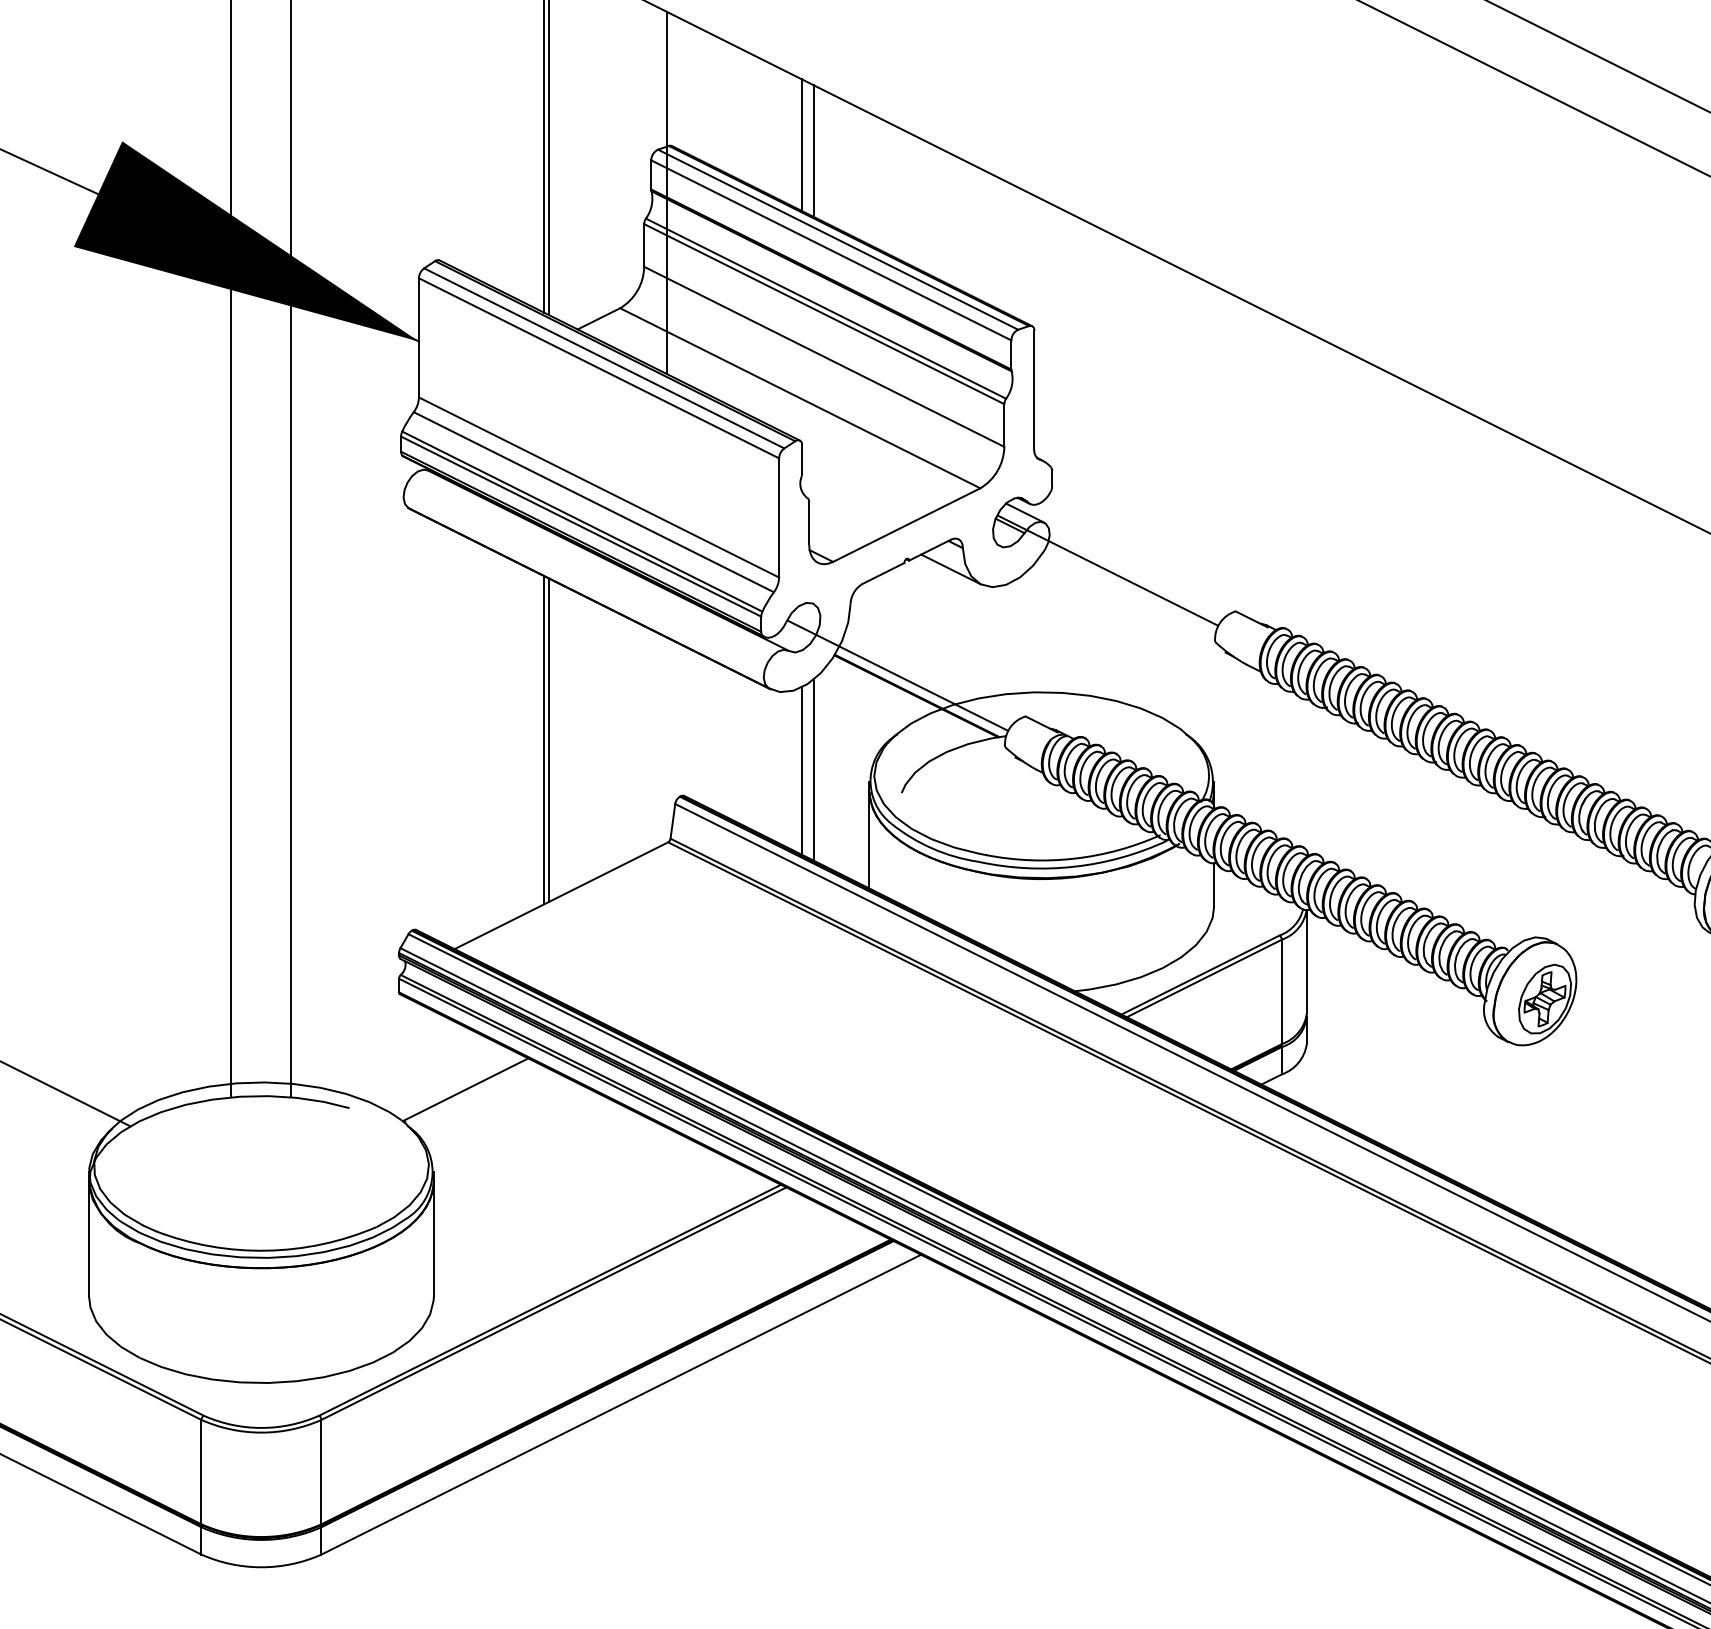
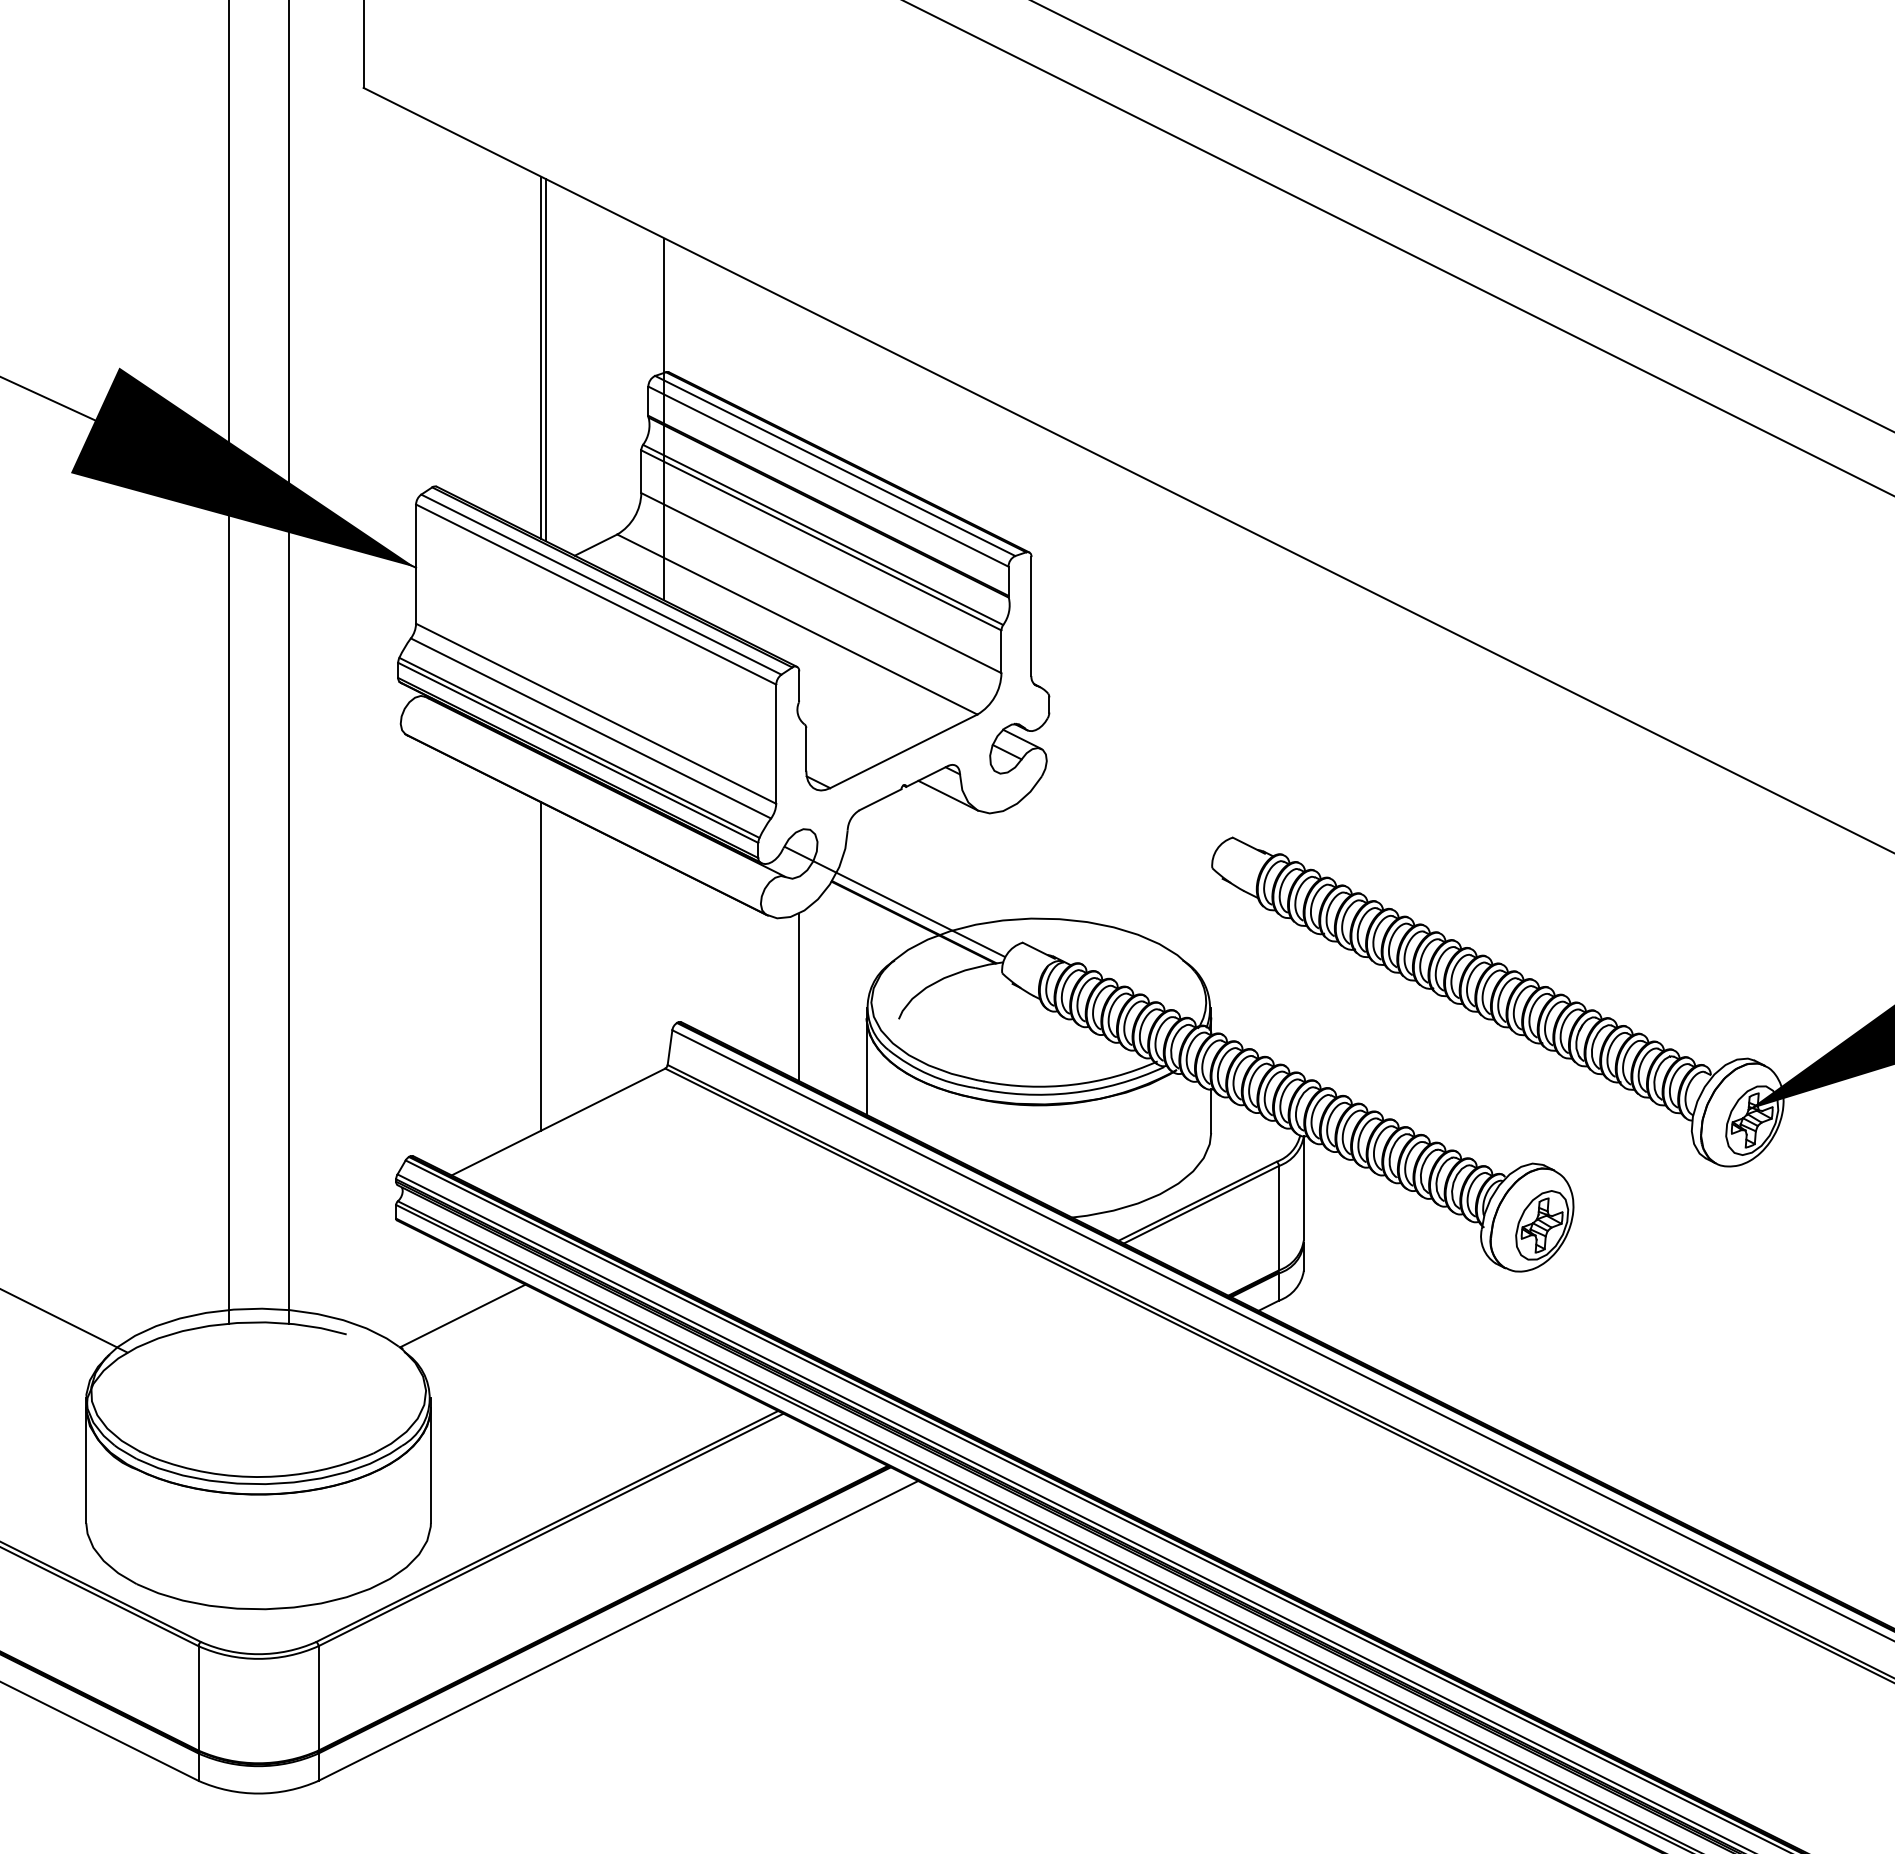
line: (801, 145) -> (798, 371), removed
line: (814, 151) -> (811, 377), removed
line: (1107, 570) -> (1104, 796), removed
line: (549, 740) -> (546, 966), removed
line: (814, 770) -> (811, 996), removed

